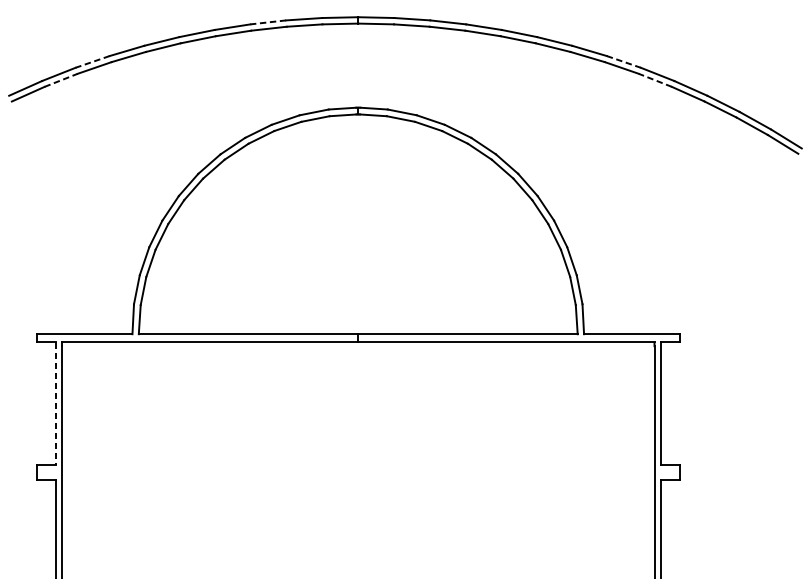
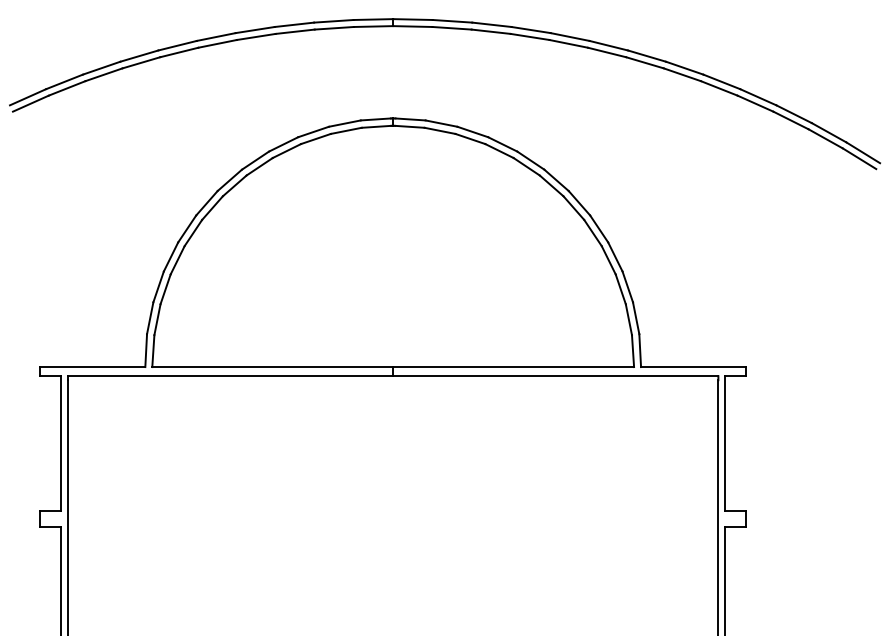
line: (268, 22) -> (294, 24), dashed -> solid
line: (92, 62) -> (101, 68), dashed -> solid
line: (623, 62) -> (684, 68), dashed -> solid
line: (61, 80) -> (67, 88), dashed -> solid
line: (655, 80) -> (719, 88), dashed -> solid
line: (56, 403) -> (61, 443), dashed -> solid

